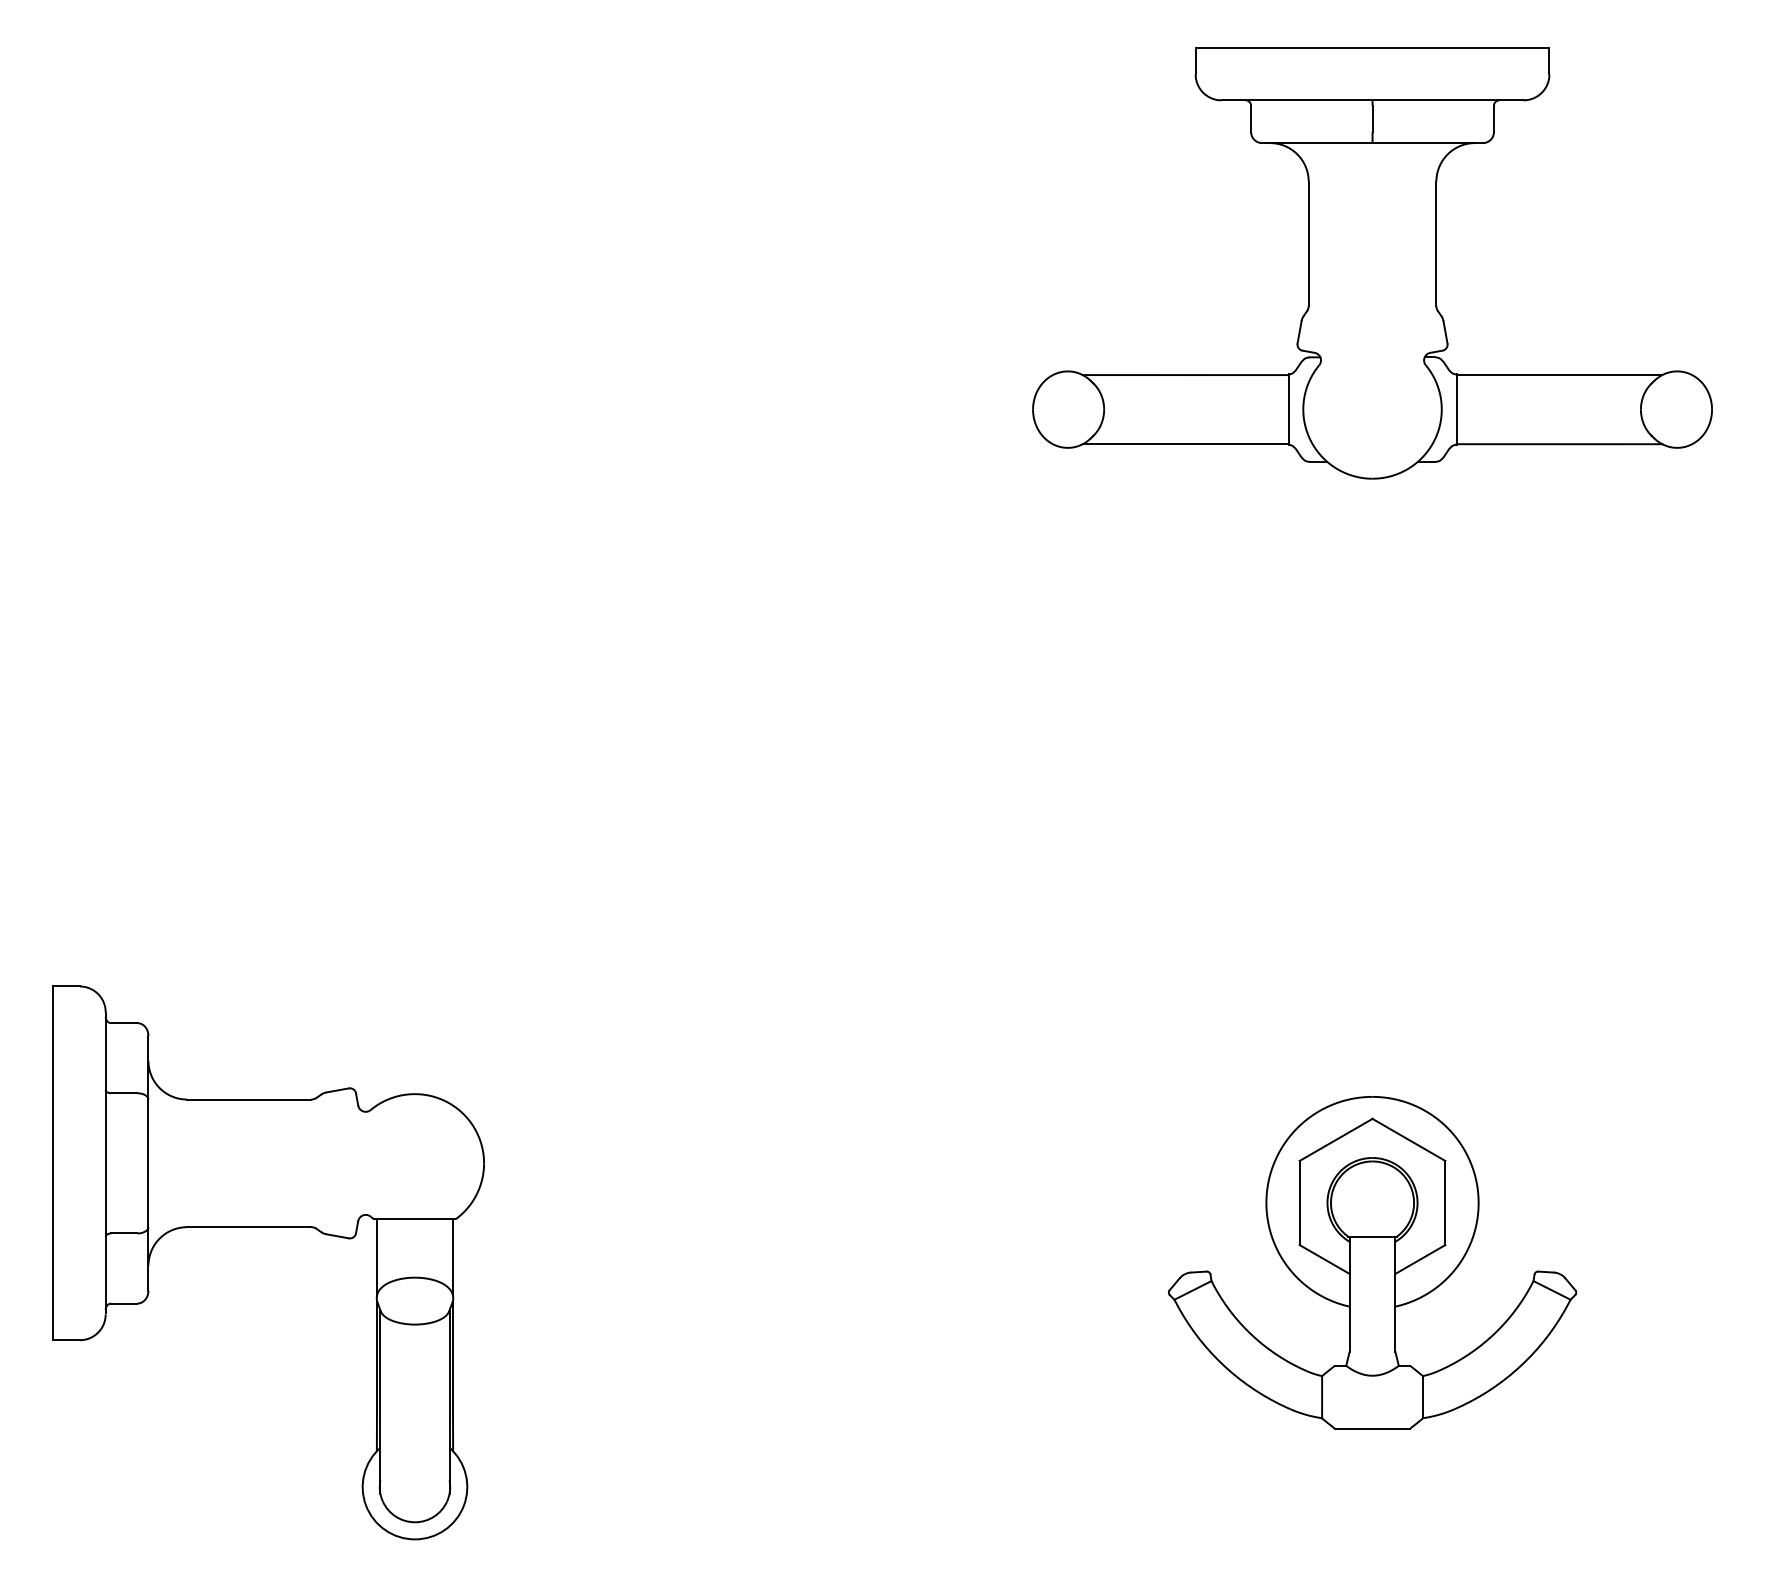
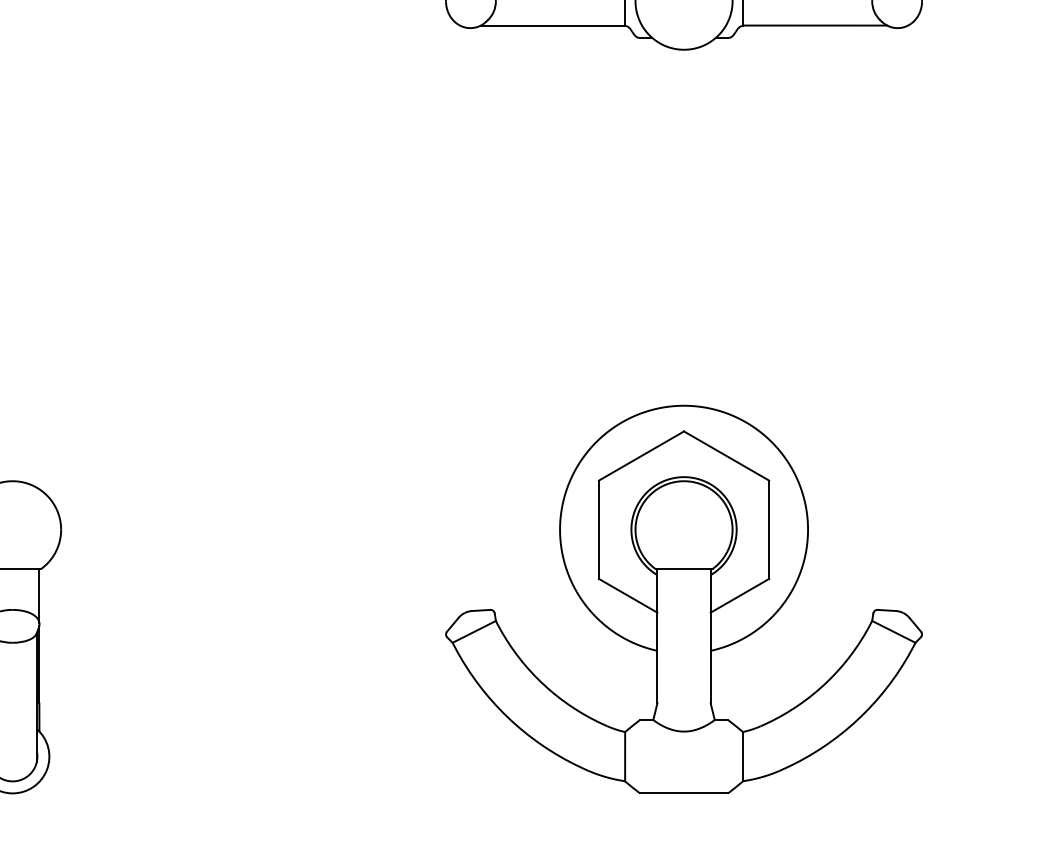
part: (1372, 1262) -> (684, 599), size x1.67

